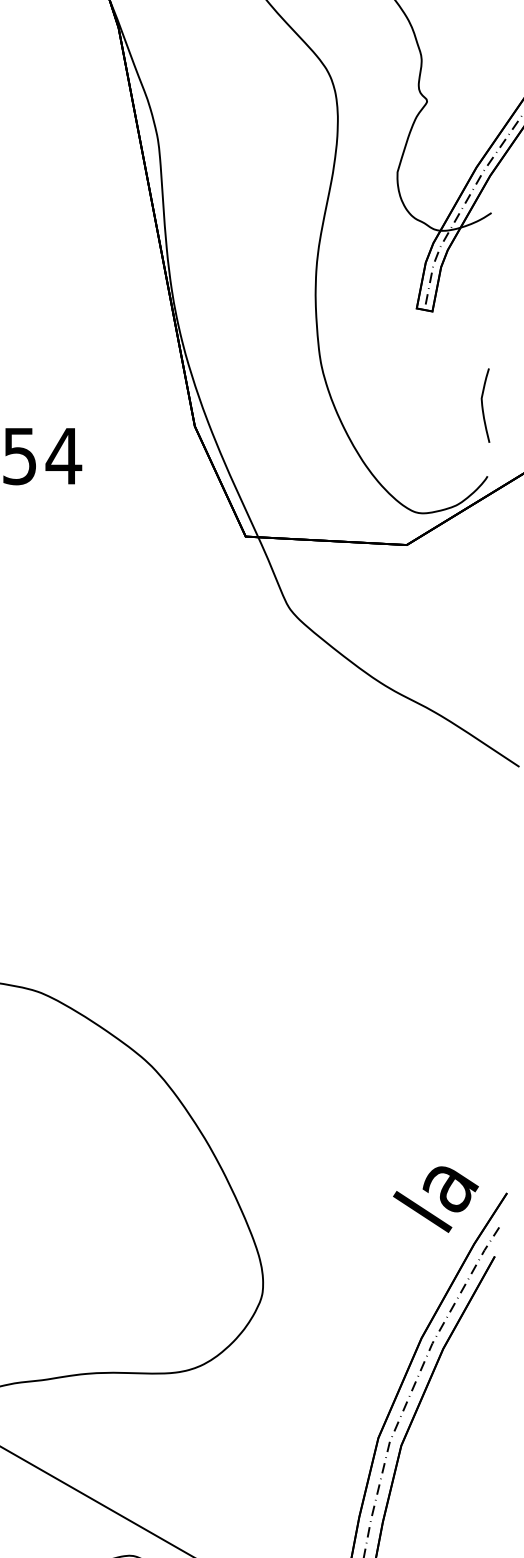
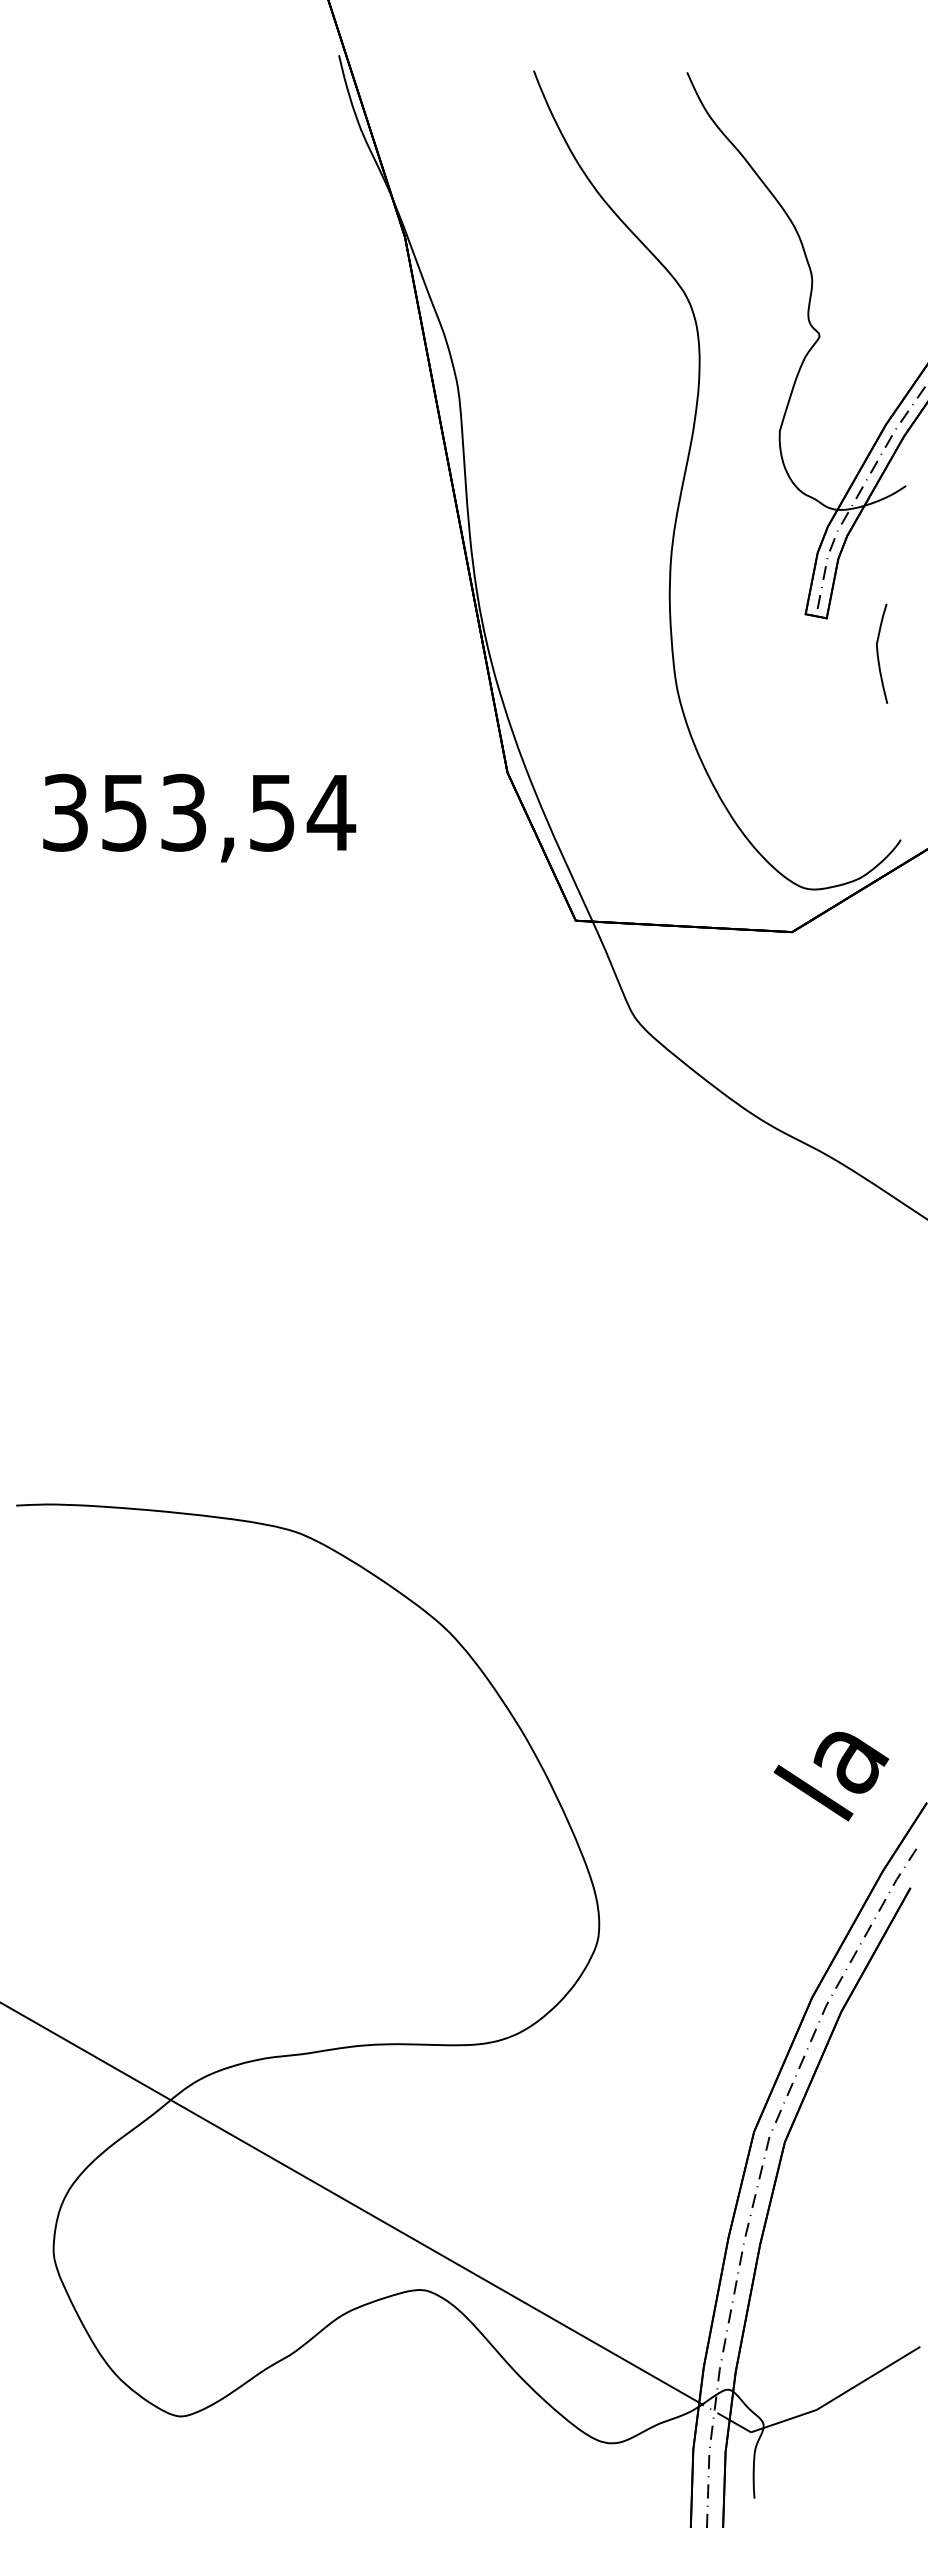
curve: (482, 405) -> (878, 653), moved
text: (436, 1199) -> (831, 1776), moved

